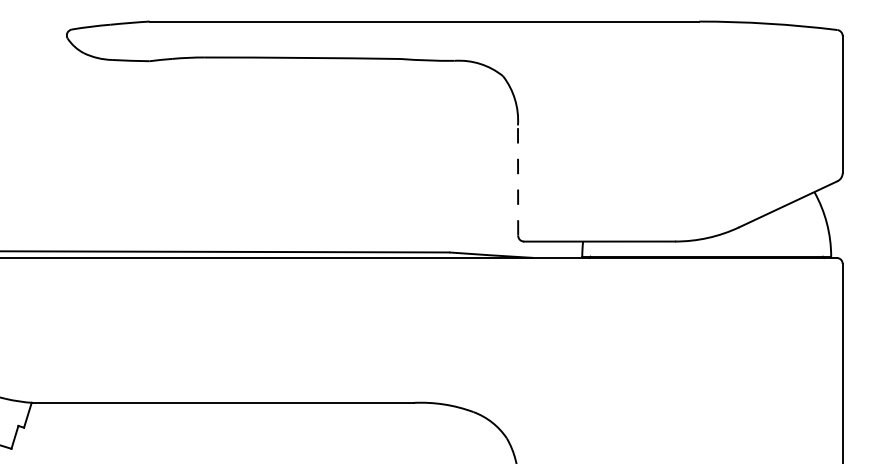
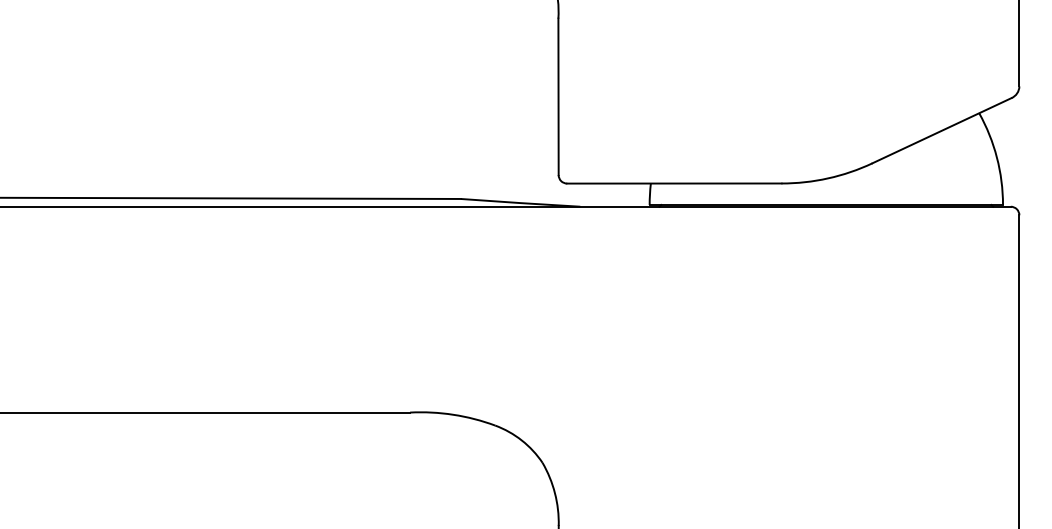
line: (518, 180) -> (559, 96), dashed -> solid

